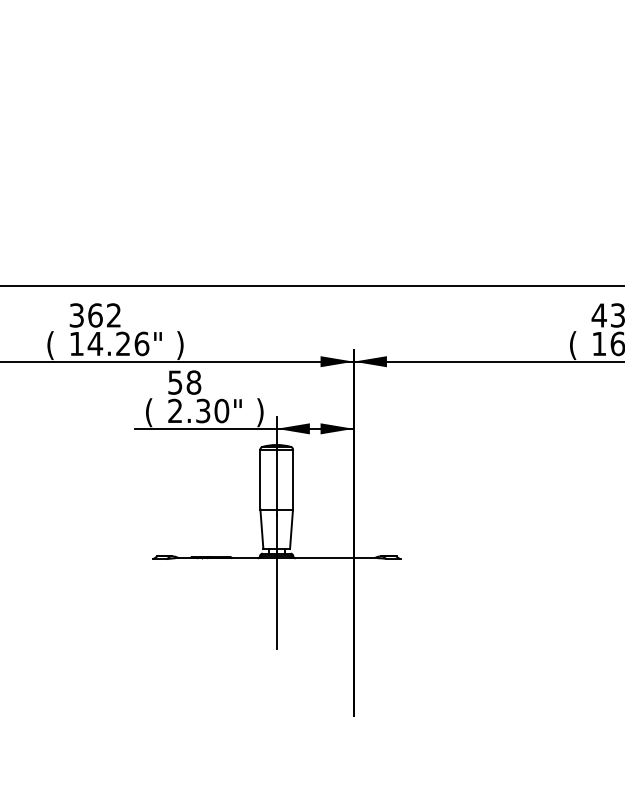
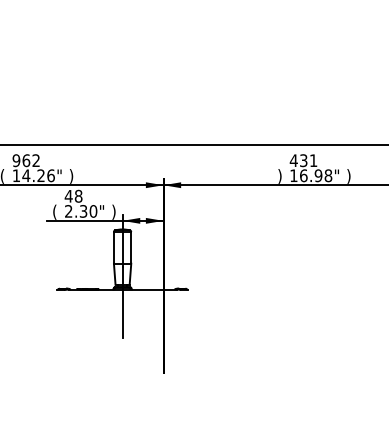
text: (76, 315) -> (16, 160), 362 -> 962
text: (572, 345) -> (279, 176), ( -> )
text: (174, 382) -> (68, 196), 58 -> 48

